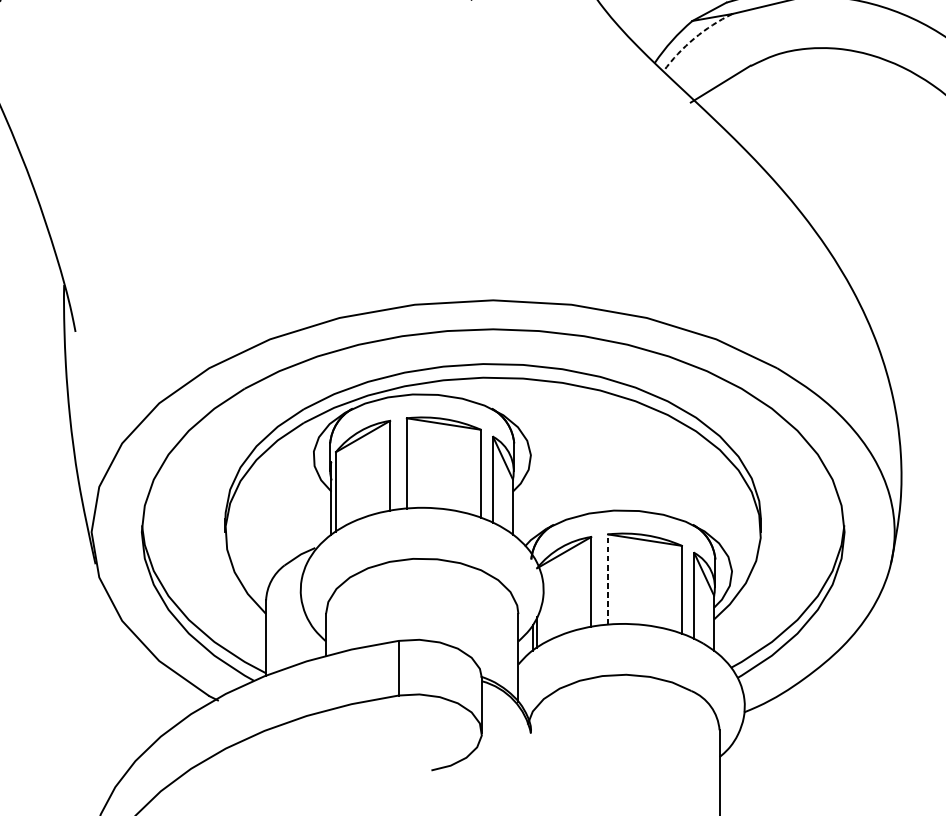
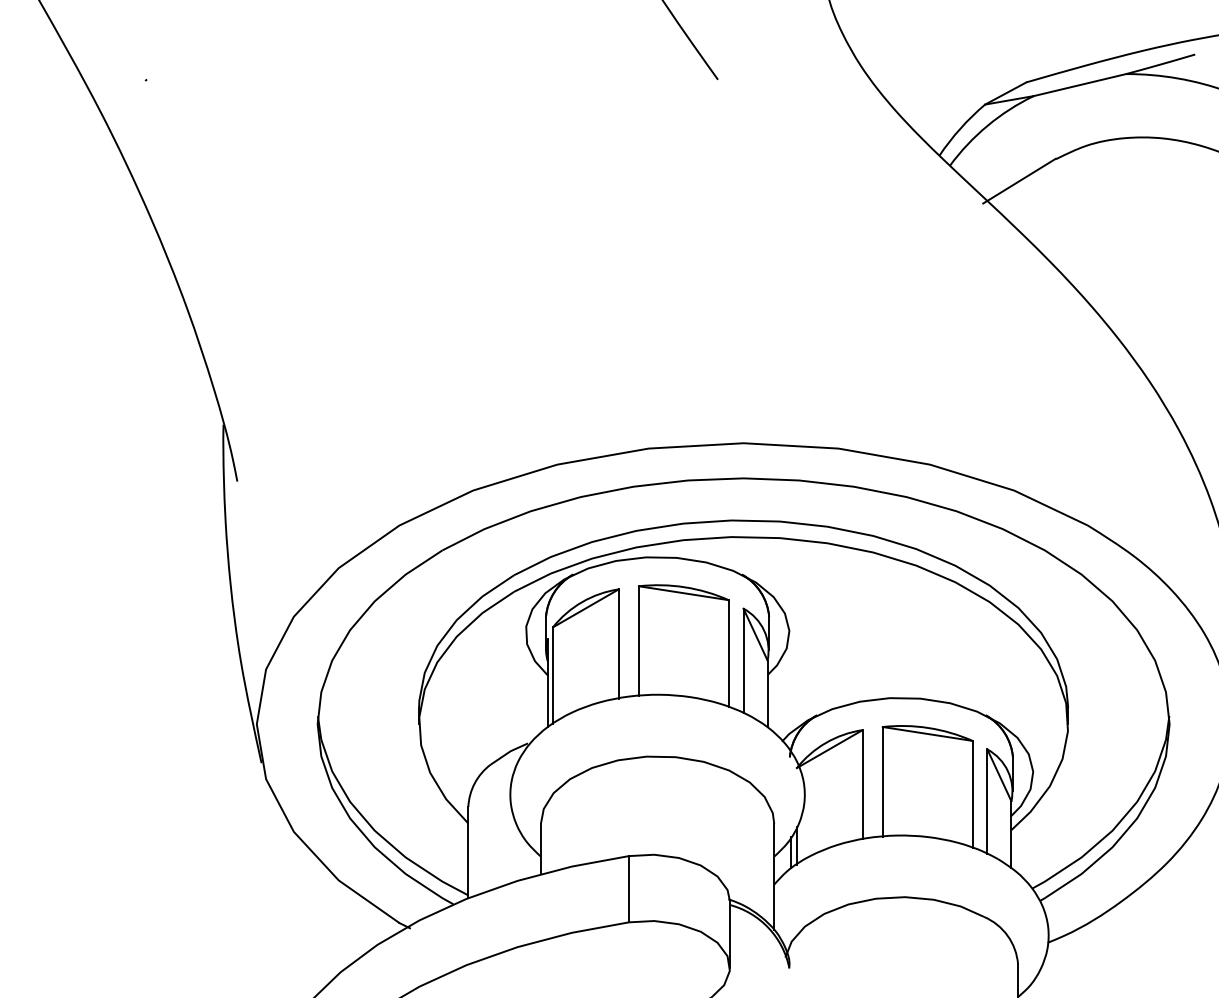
arc: (694, 38) -> (987, 125), dashed -> solid
line: (607, 579) -> (882, 781), dashed -> solid

